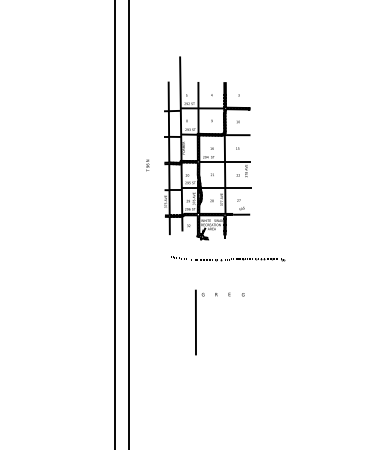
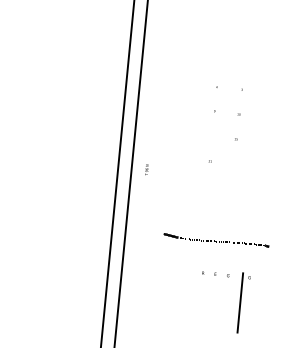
part: (207, 148) -> (208, 136), removed
text: (147, 165) -> (146, 169), moved
part: (199, 322) -> (243, 303), moved

